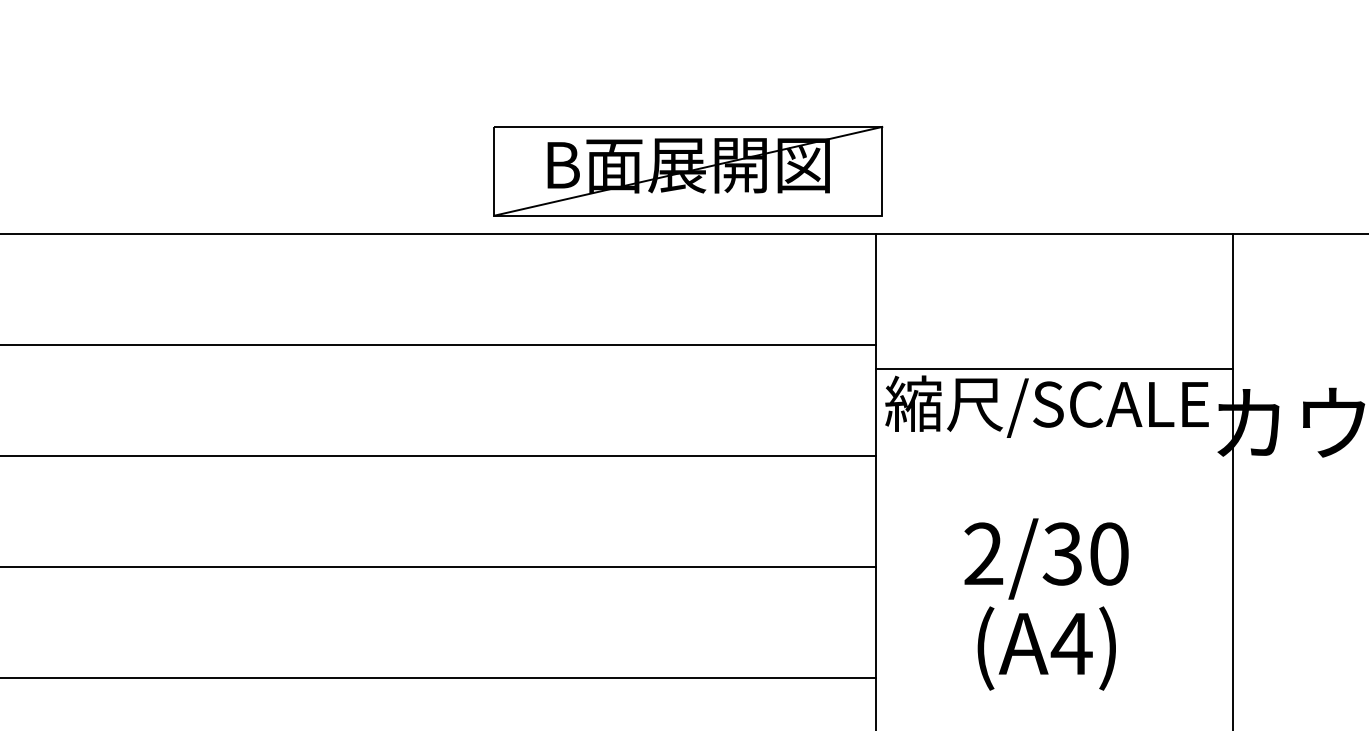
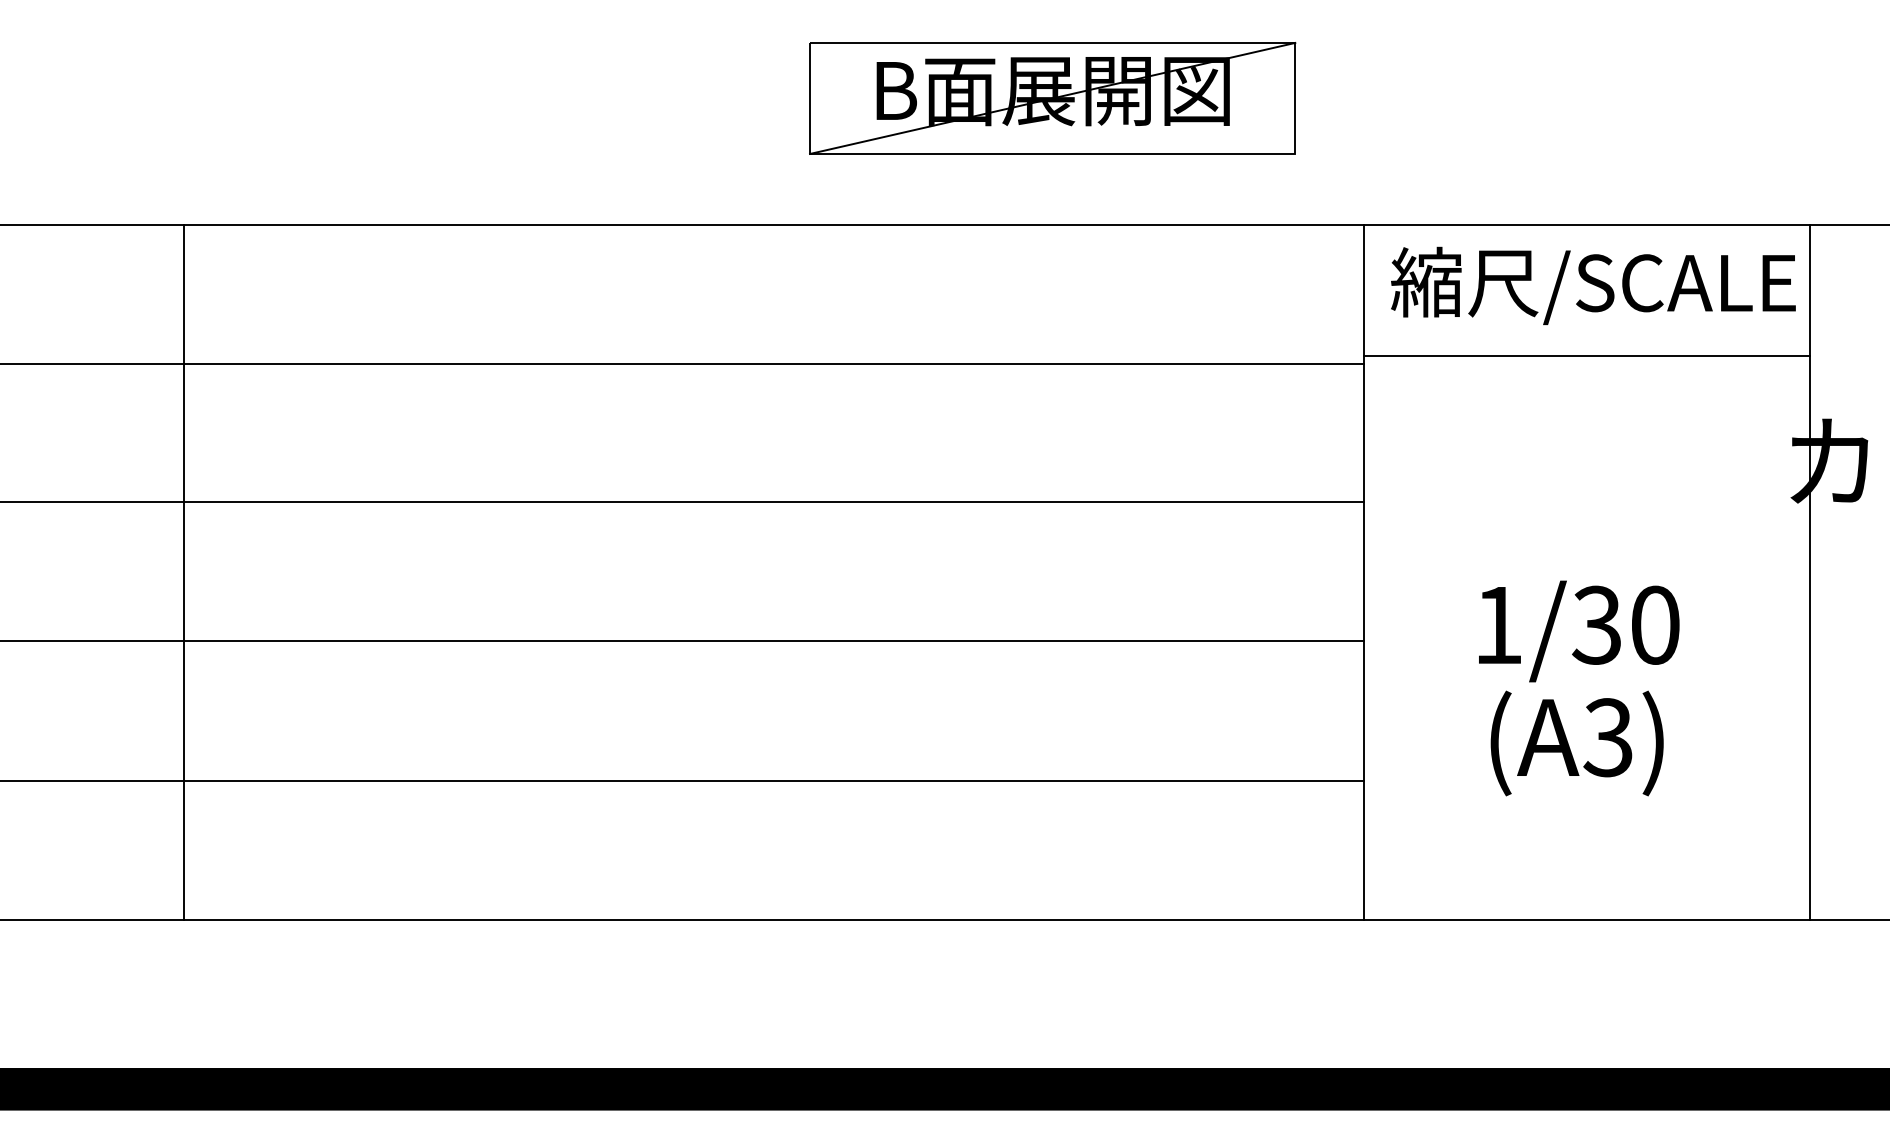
part: (688, 171) -> (1052, 98), moved
line: (1054, 368) -> (1586, 356), moved
text: (1047, 406) -> (1593, 285), moved
text: (983, 553) -> (1498, 624), 2/30 -> 1/30
text: (1071, 643) -> (1608, 737), (A4) -> (A3)

